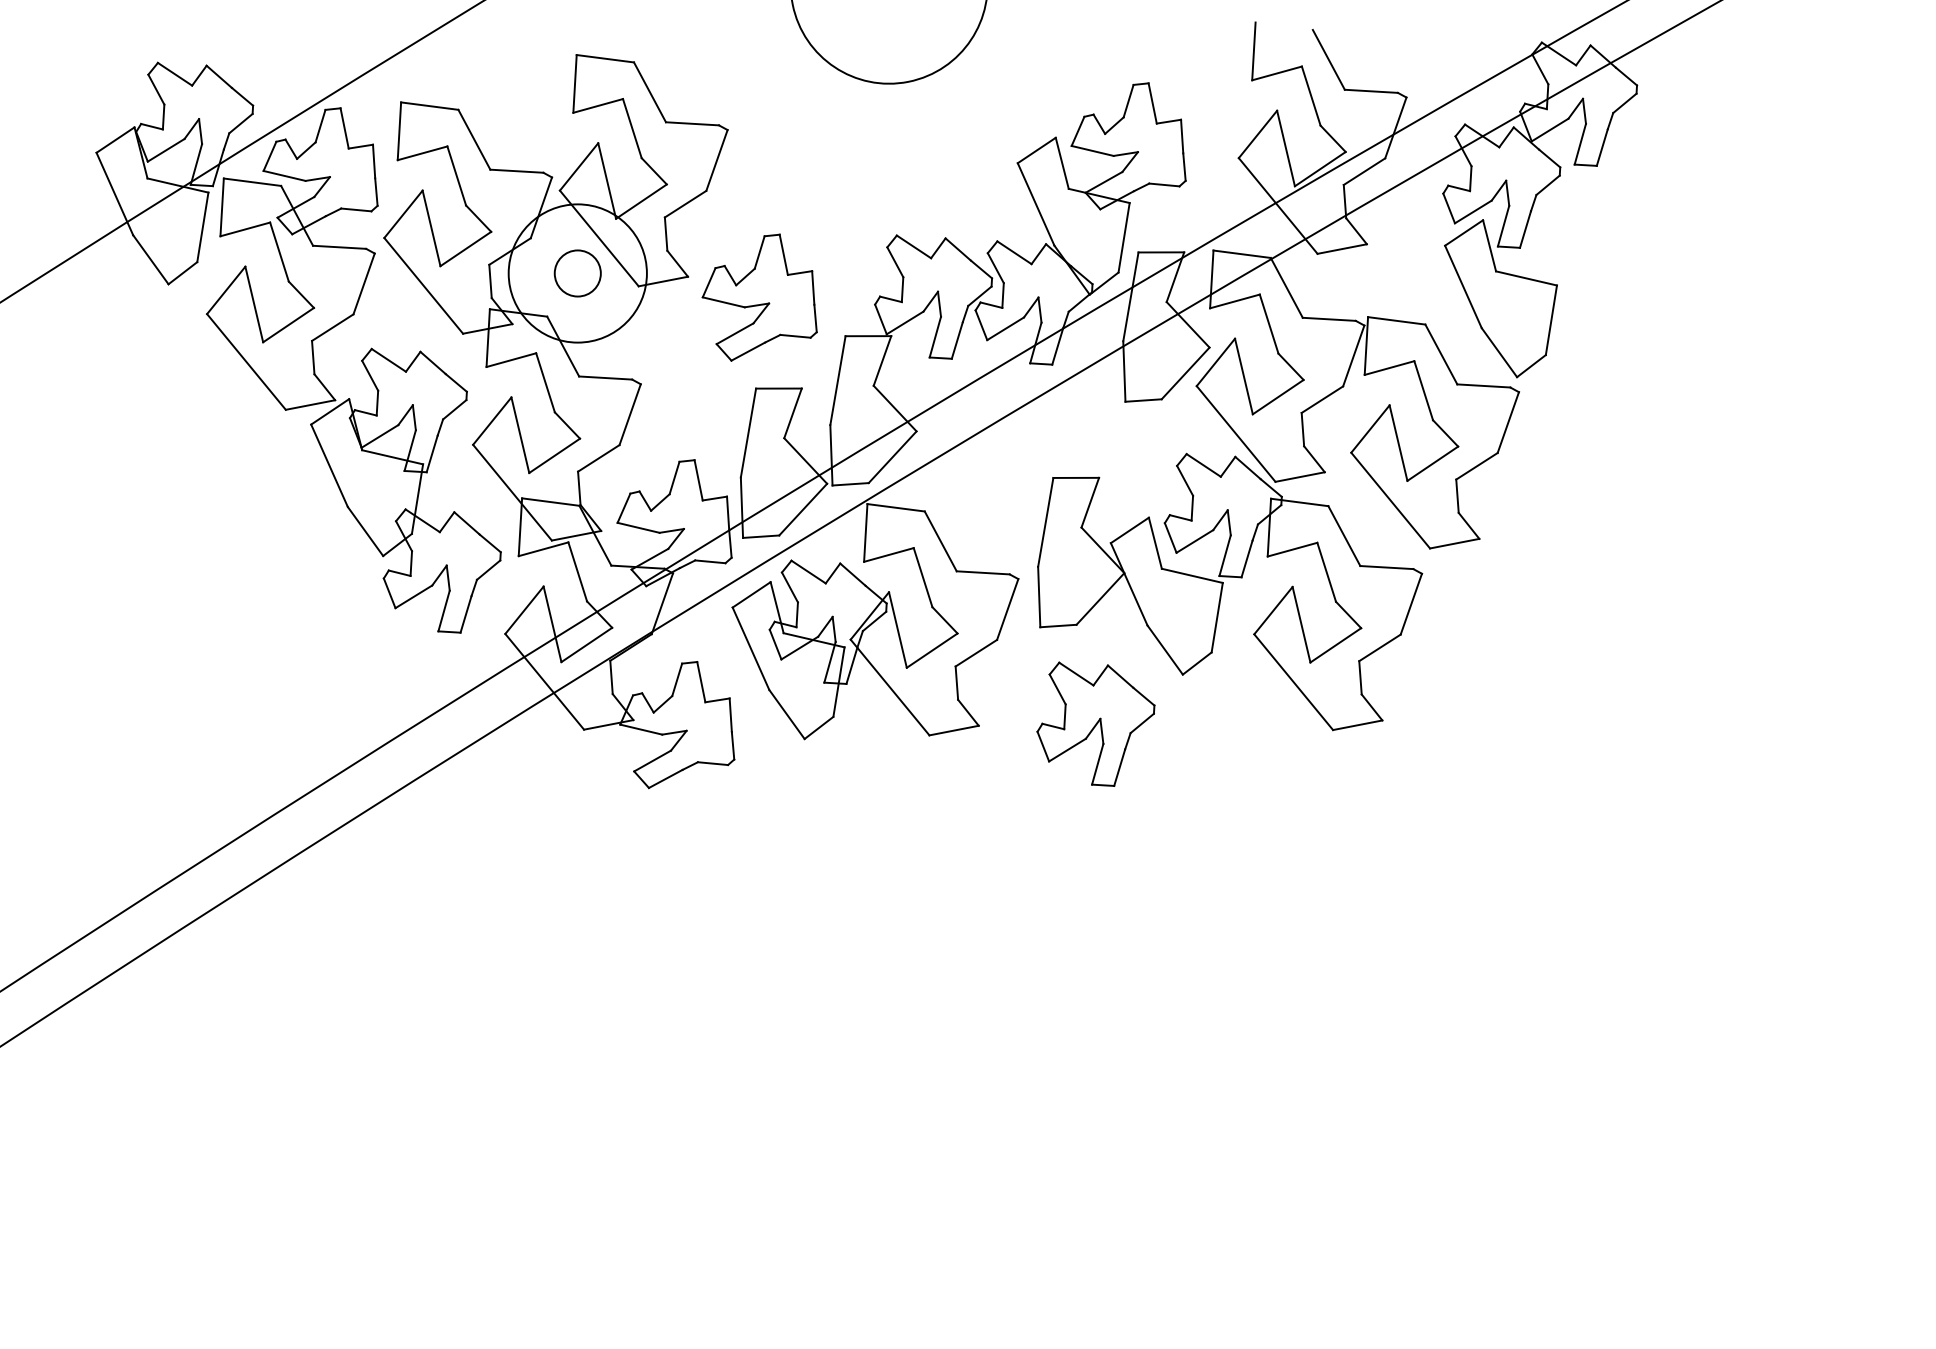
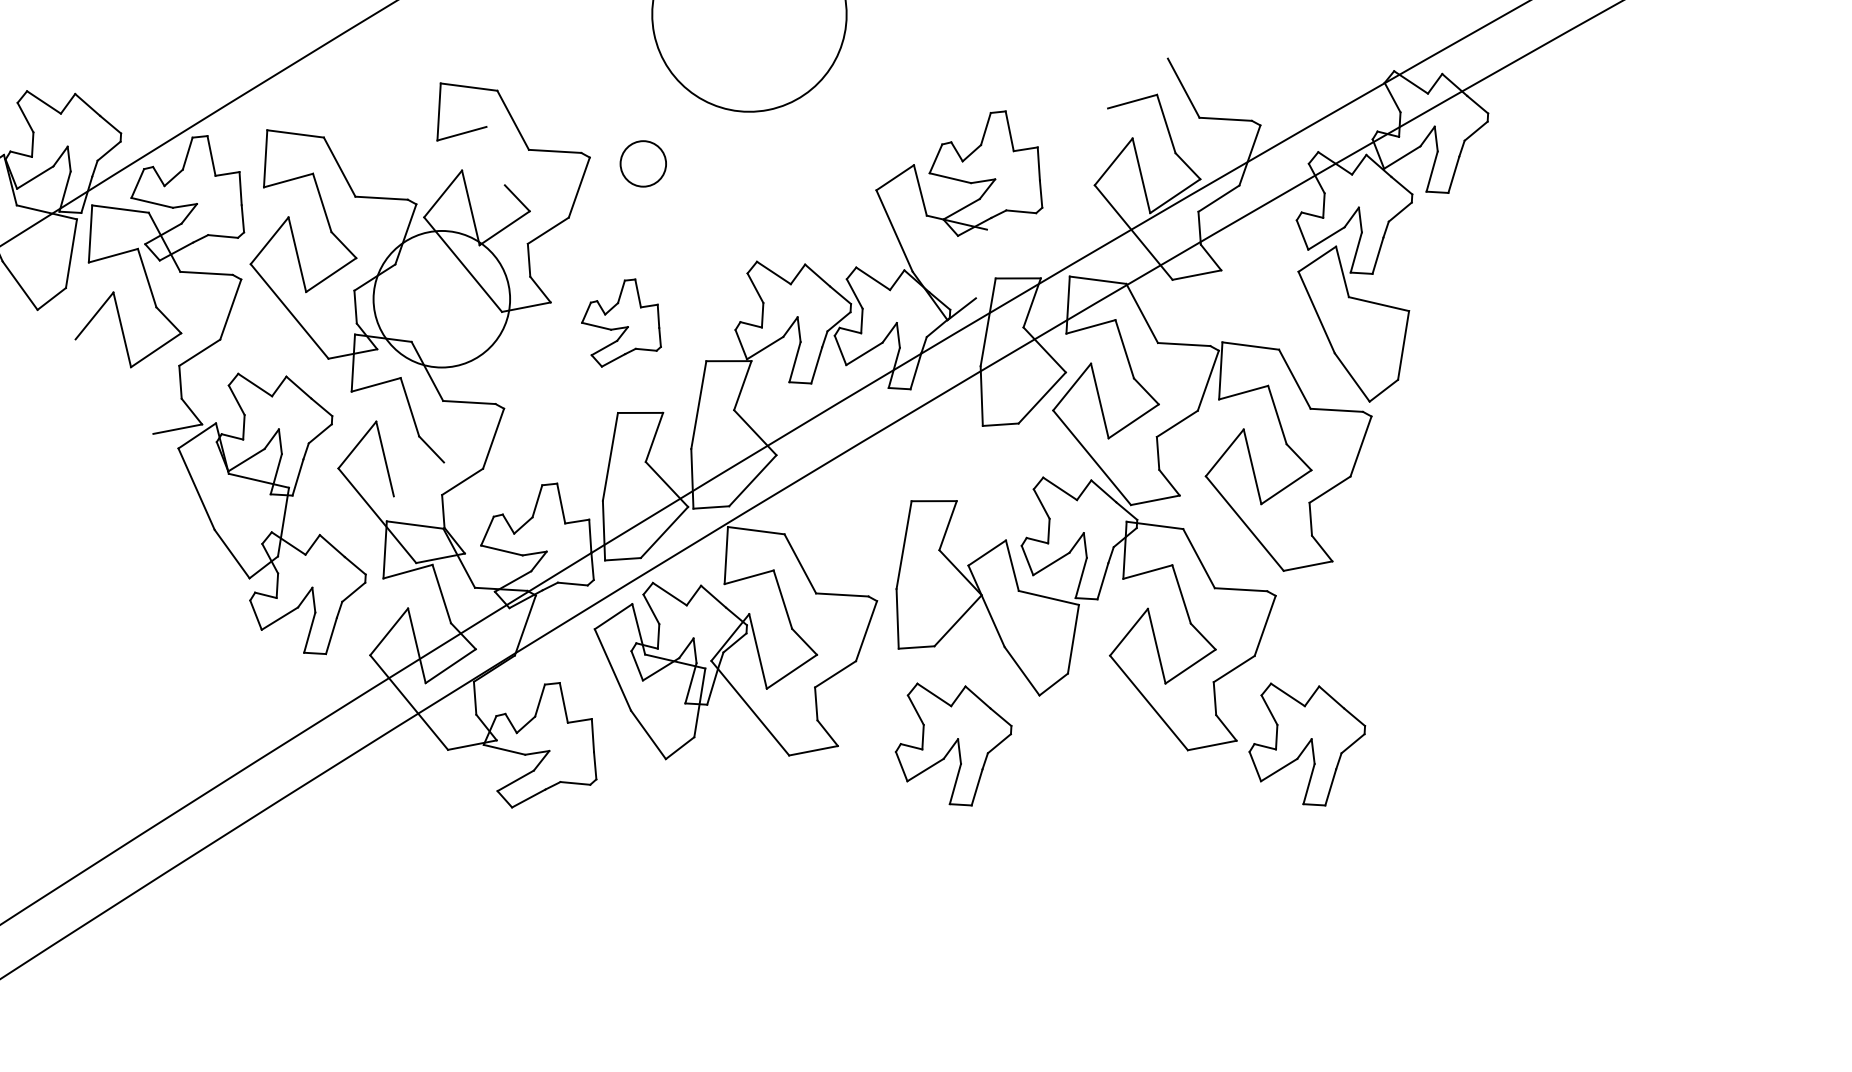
line: (1253, 51) -> (1109, 79), removed
line: (632, 128) -> (495, 156), removed
line: (1123, 237) -> (980, 263), removed
circle: (577, 273) -> (643, 163), moved
part: (759, 297) -> (621, 322), size x0.7
line: (246, 361) -> (114, 386), removed
line: (554, 455) -> (418, 479), removed
part: (1453, 723) -> (1306, 743), added

